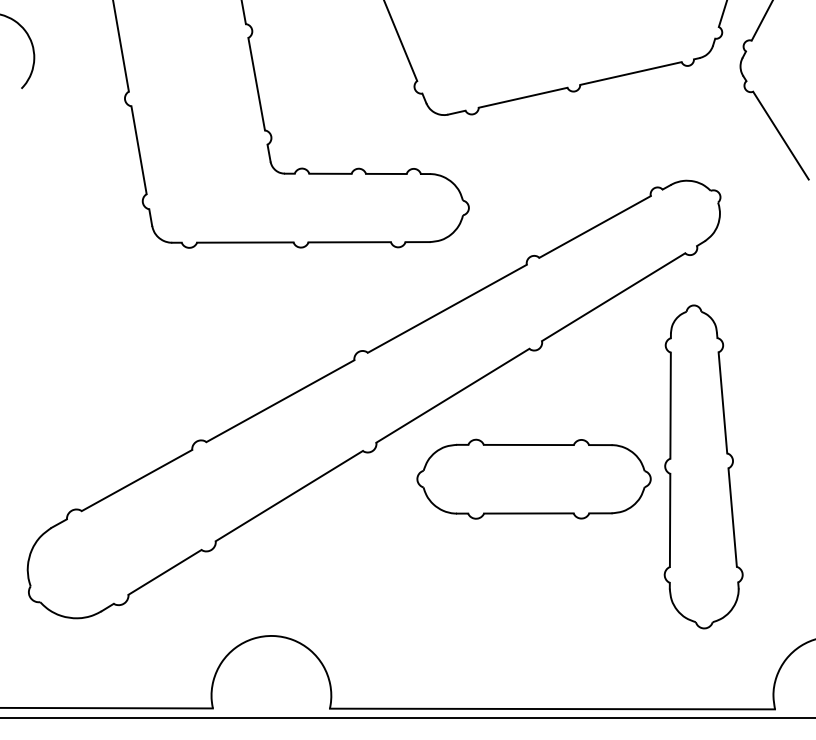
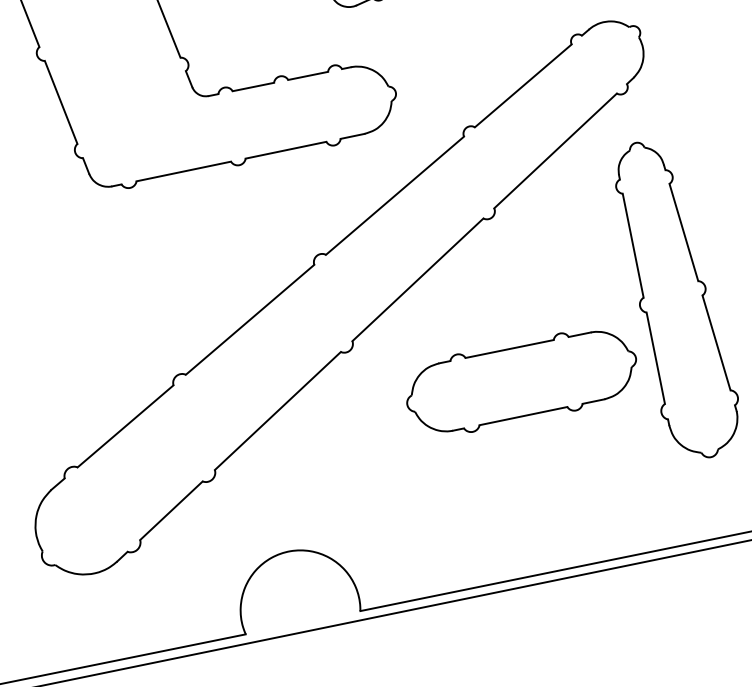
part: (533, 478) -> (520, 380), moved

